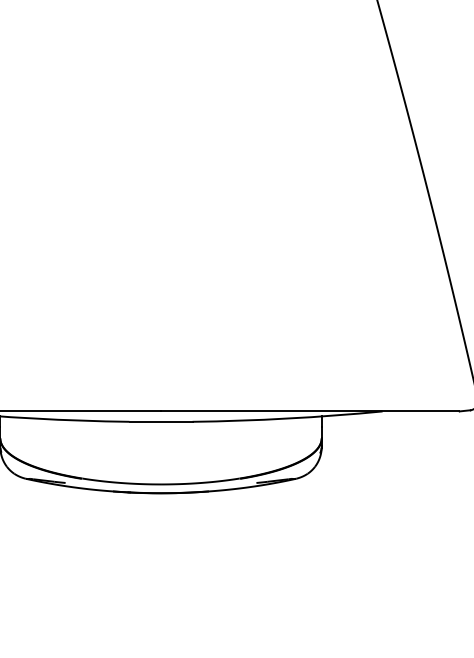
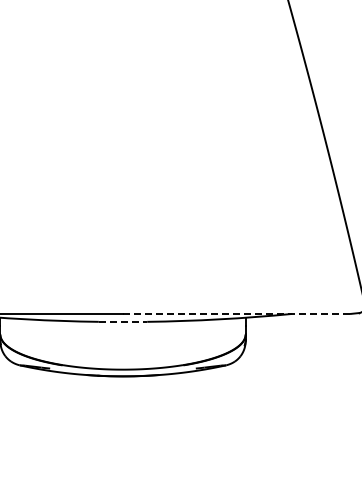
line: (309, 410) -> (236, 313), solid -> dashed
line: (161, 421) -> (123, 321), solid -> dashed

